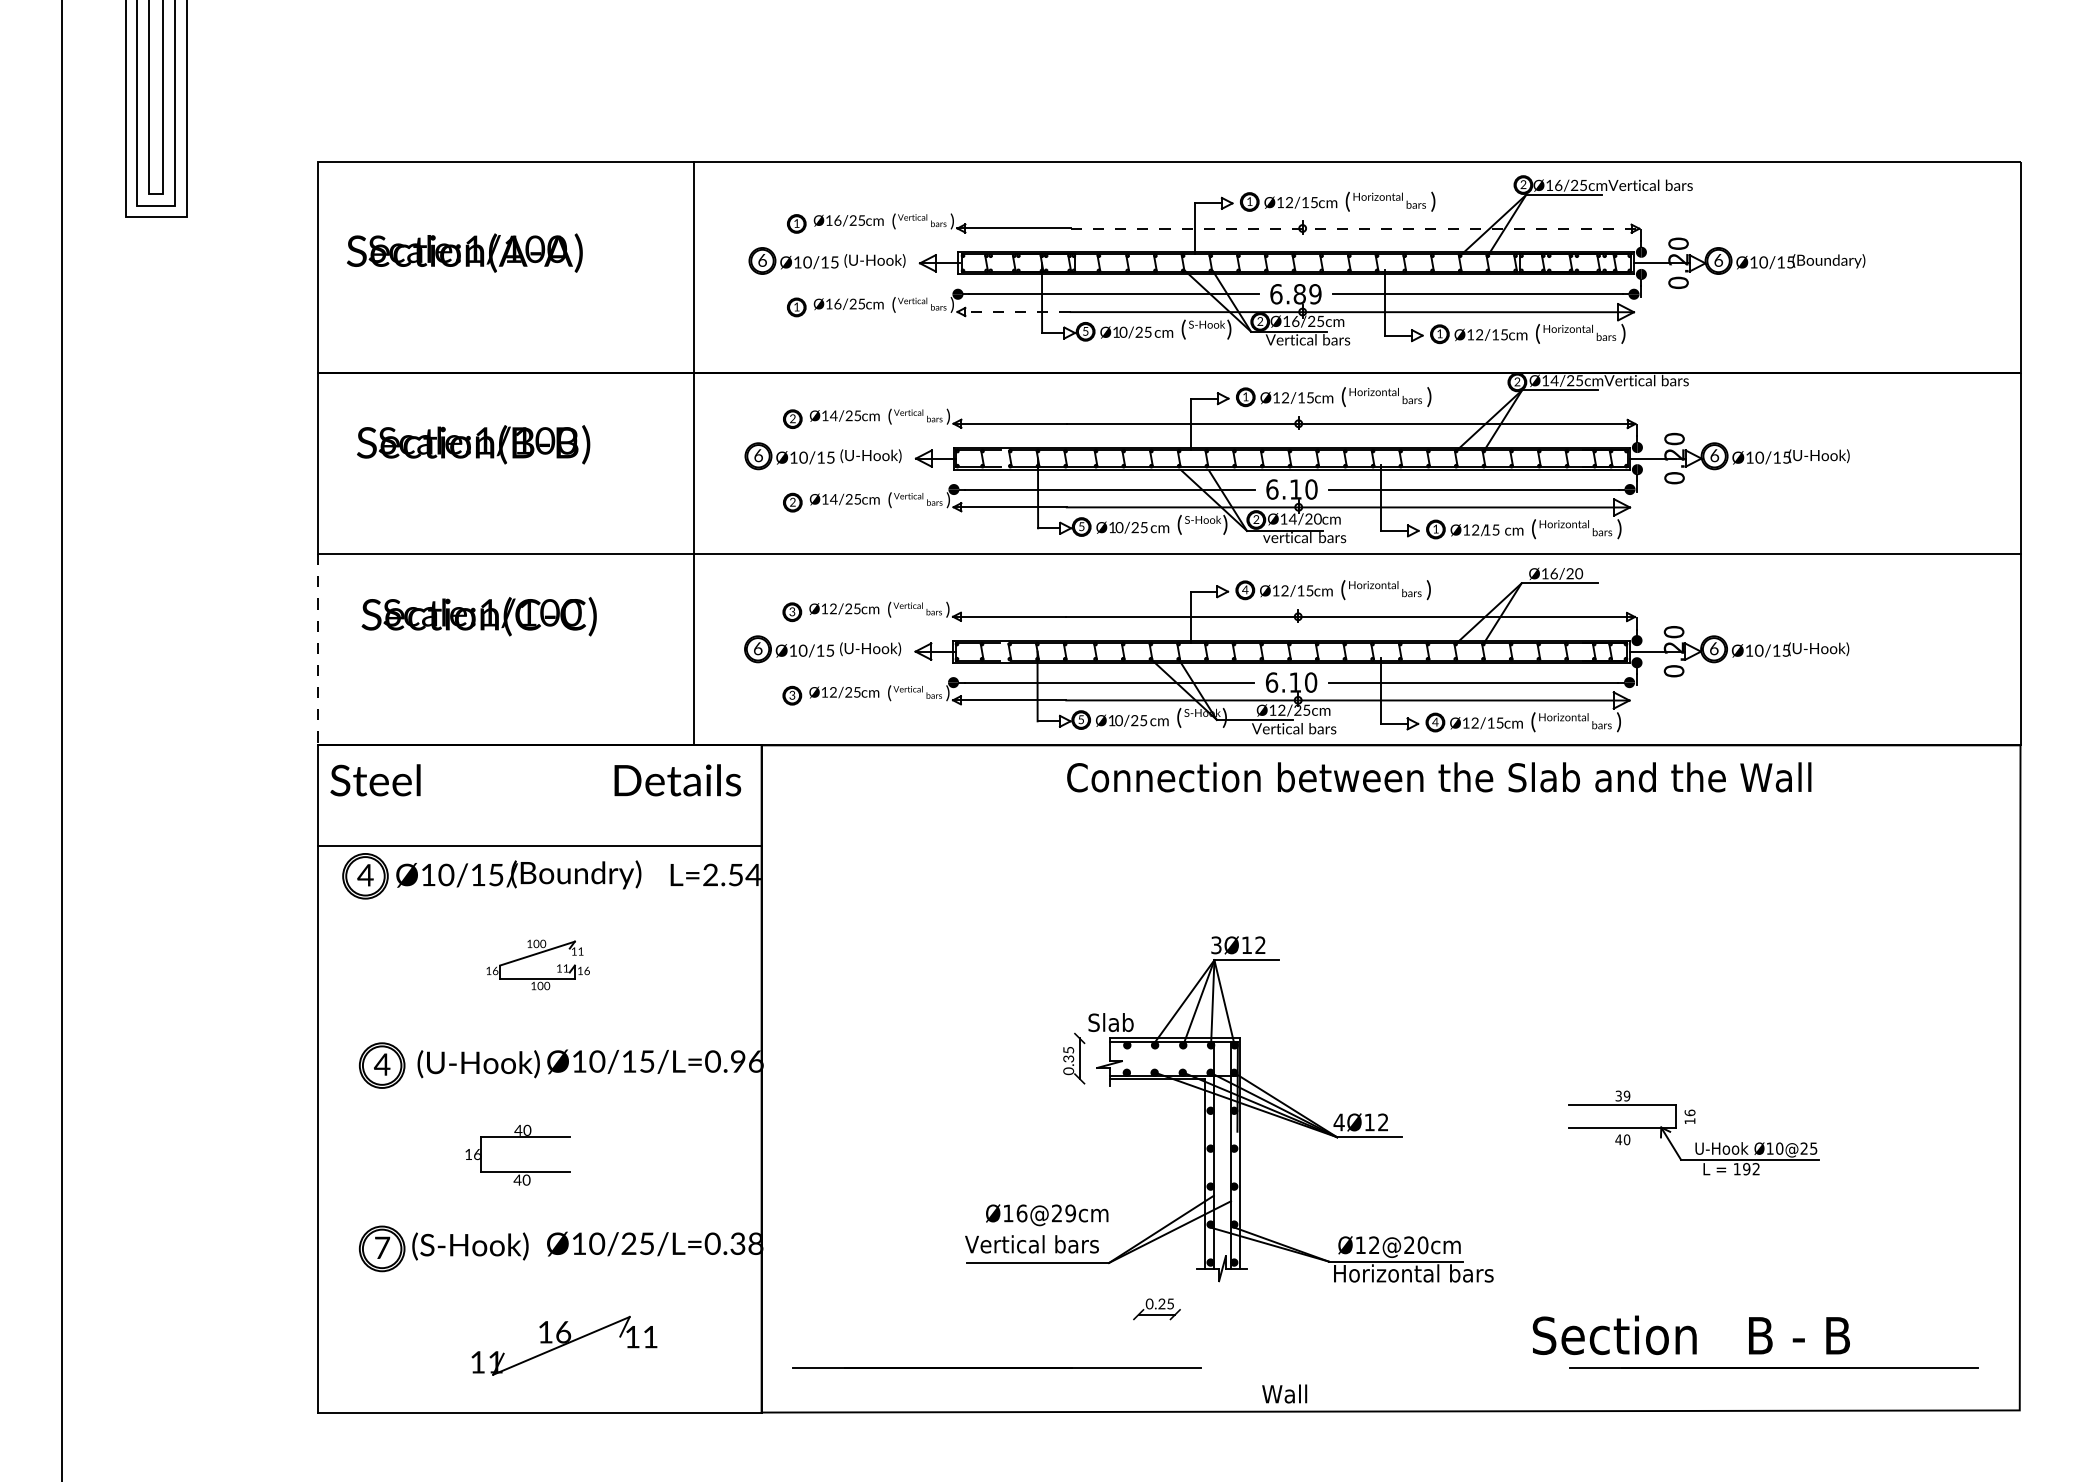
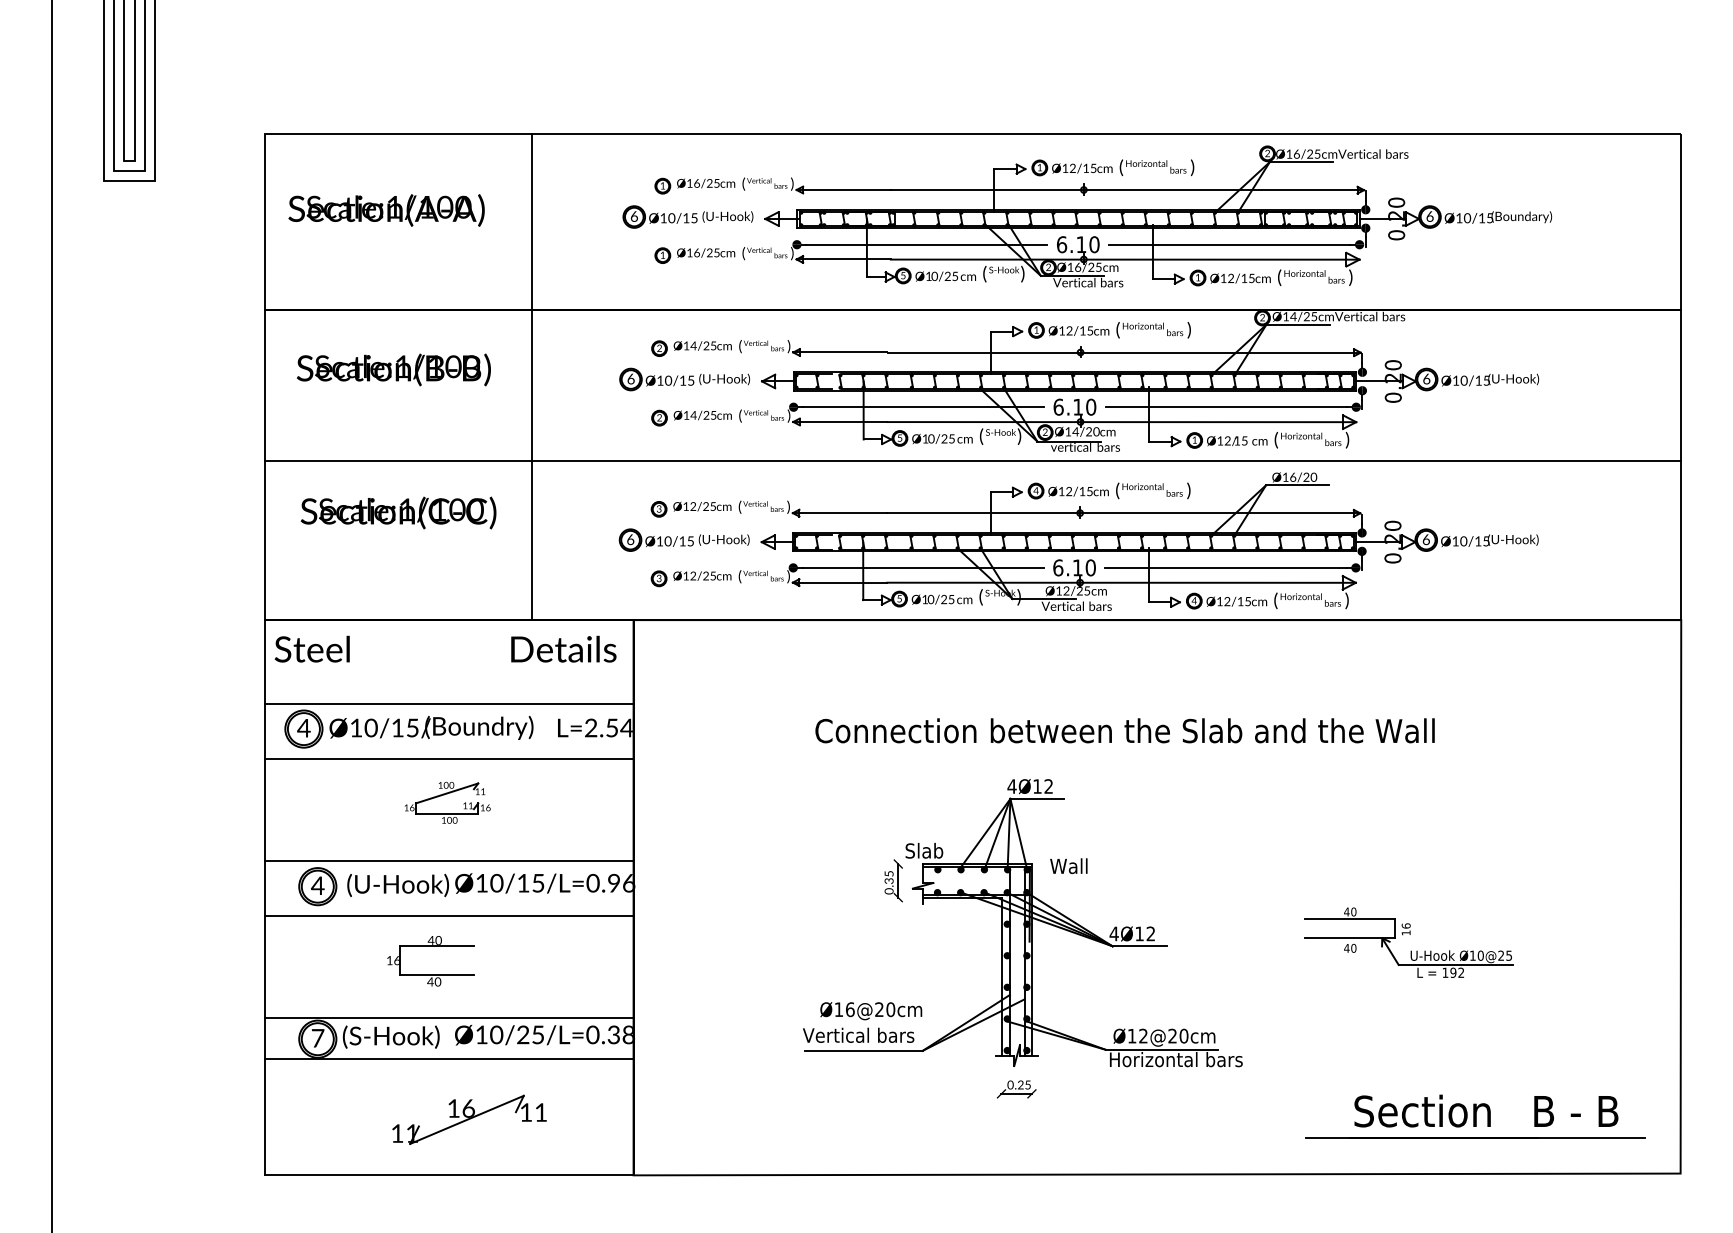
line: (1355, 228) -> (1127, 189), dashed -> solid
text: (1307, 294) -> (1087, 244), 6.89 -> 6.10
line: (1014, 312) -> (844, 259), dashed -> solid
line: (693, 453) -> (531, 377), moved
line: (318, 649) -> (264, 540), dashed -> solid
text: (1439, 777) -> (1125, 730), moved
line: (539, 912) -> (448, 759), added
text: (1216, 945) -> (1012, 786), 3Ø12 -> 4Ø12
line: (539, 1035) -> (448, 861), added
text: (1622, 1095) -> (1350, 911), 39 -> 40
line: (539, 1100) -> (448, 915), added
text: (1070, 1213) -> (890, 1009), Ø16@29cm -> Ø16@20cm
line: (539, 1223) -> (448, 1018), added
line: (539, 1273) -> (448, 1059), added
part: (1156, 1309) -> (1016, 1089), moved
text: (1690, 1334) -> (1485, 1110), moved
line: (996, 1367) -> (829, 1137), removed
text: (1284, 1393) -> (1068, 865), moved

